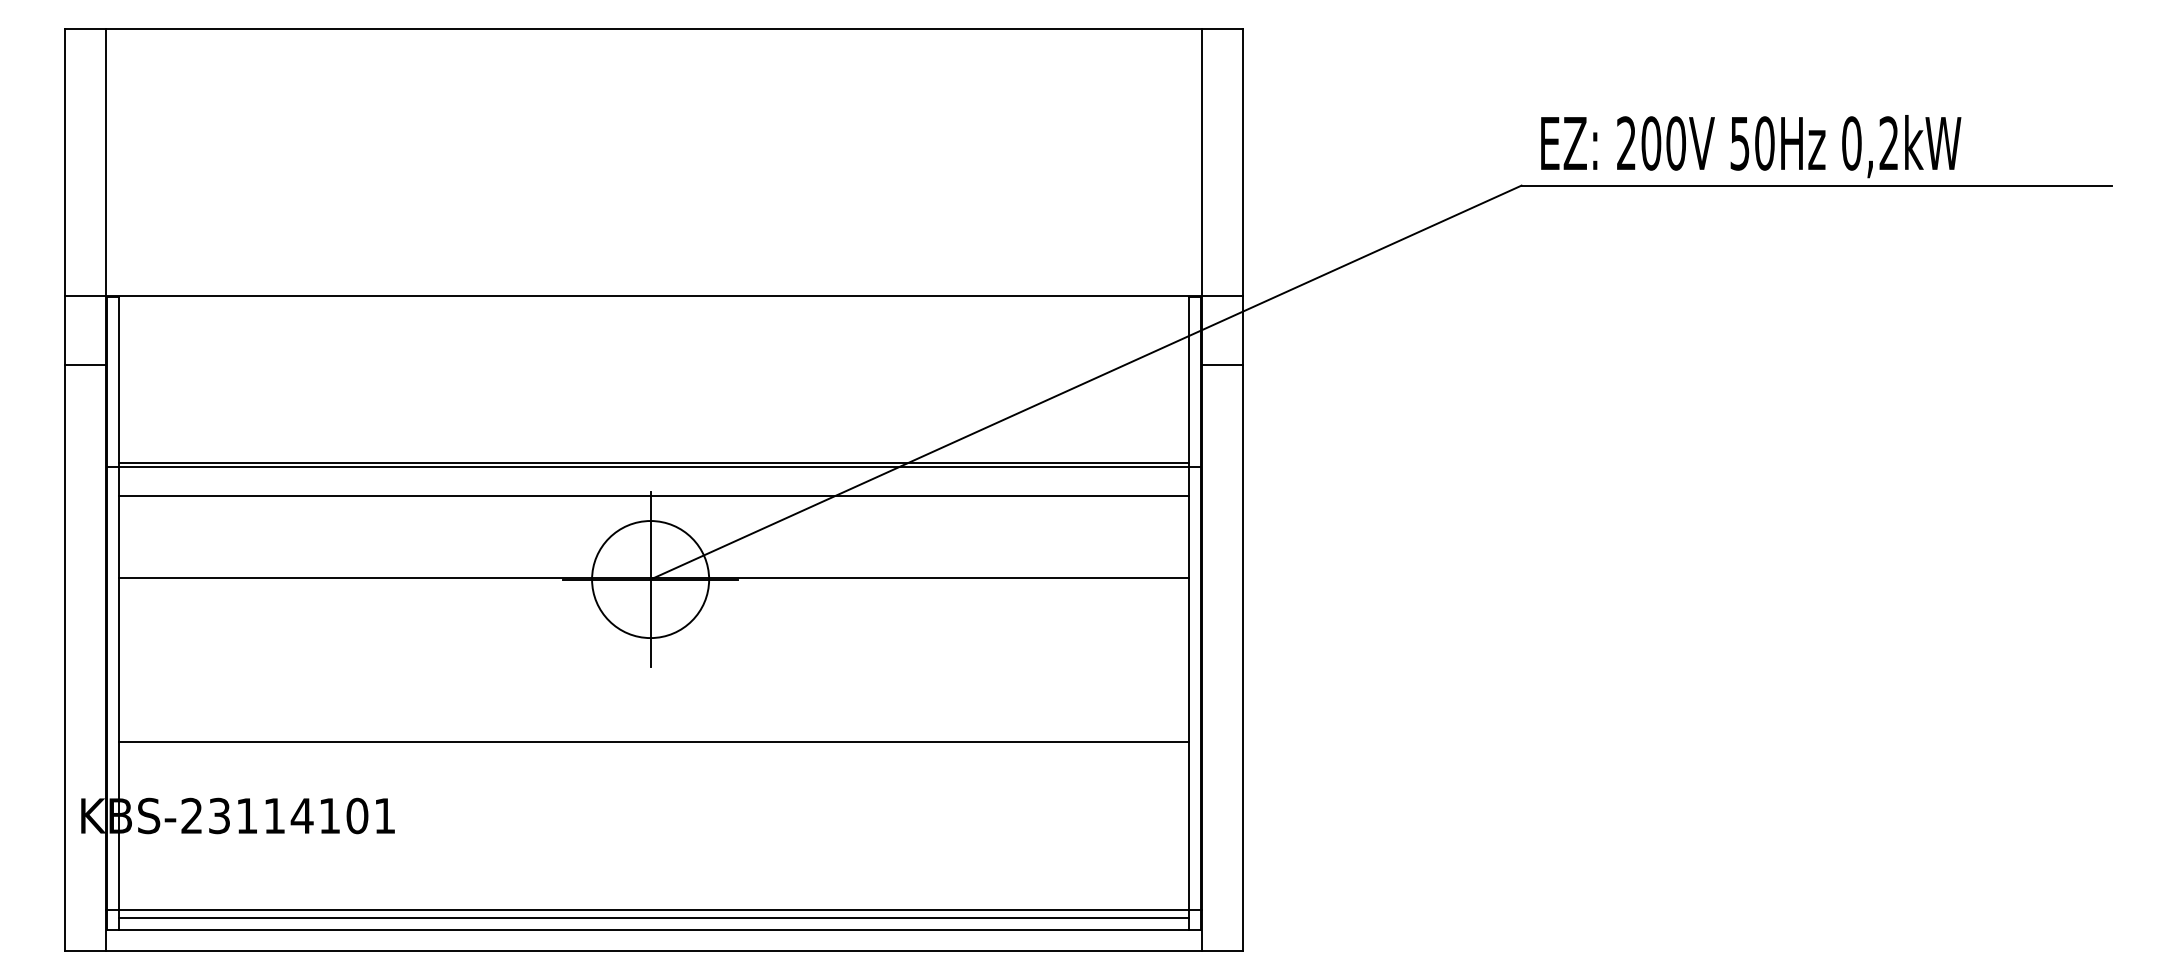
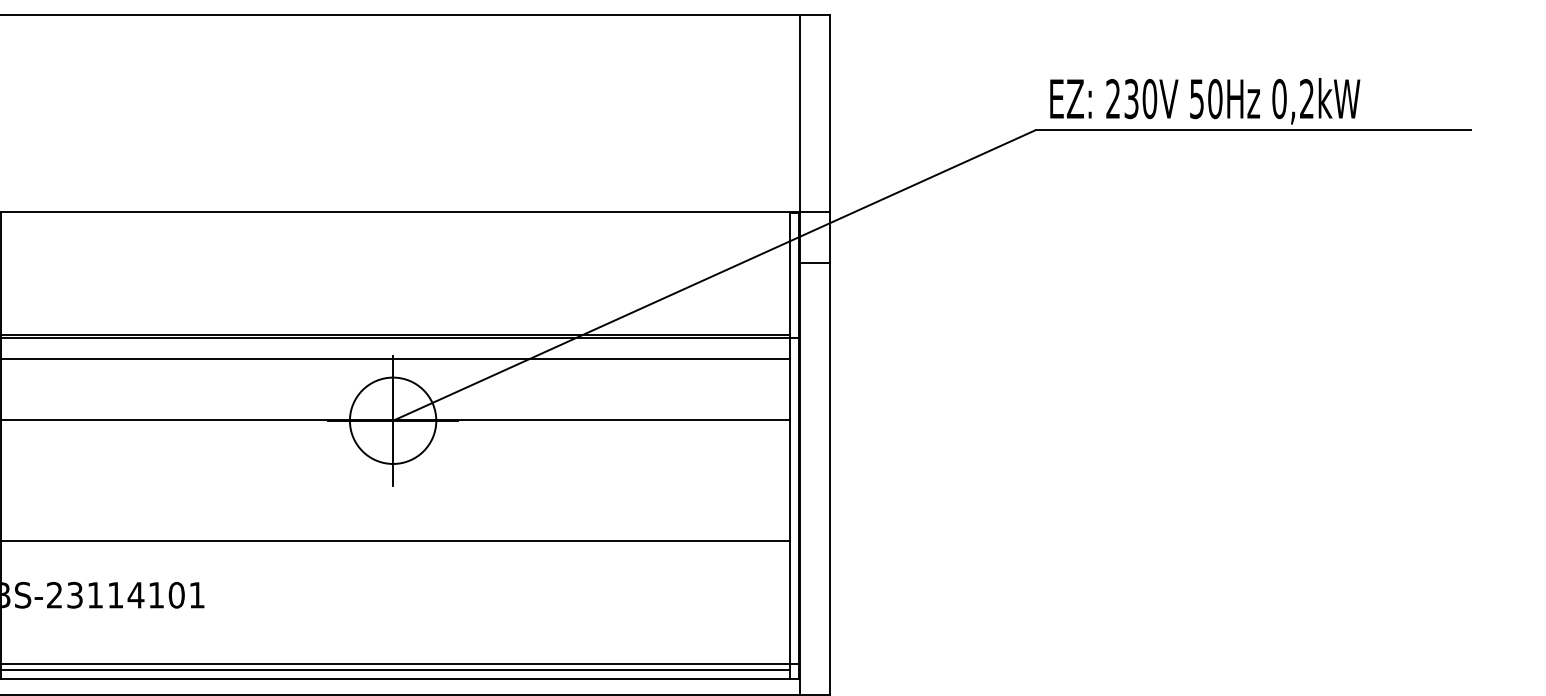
text: (1651, 143) -> (1131, 99), 200V -> 230V

